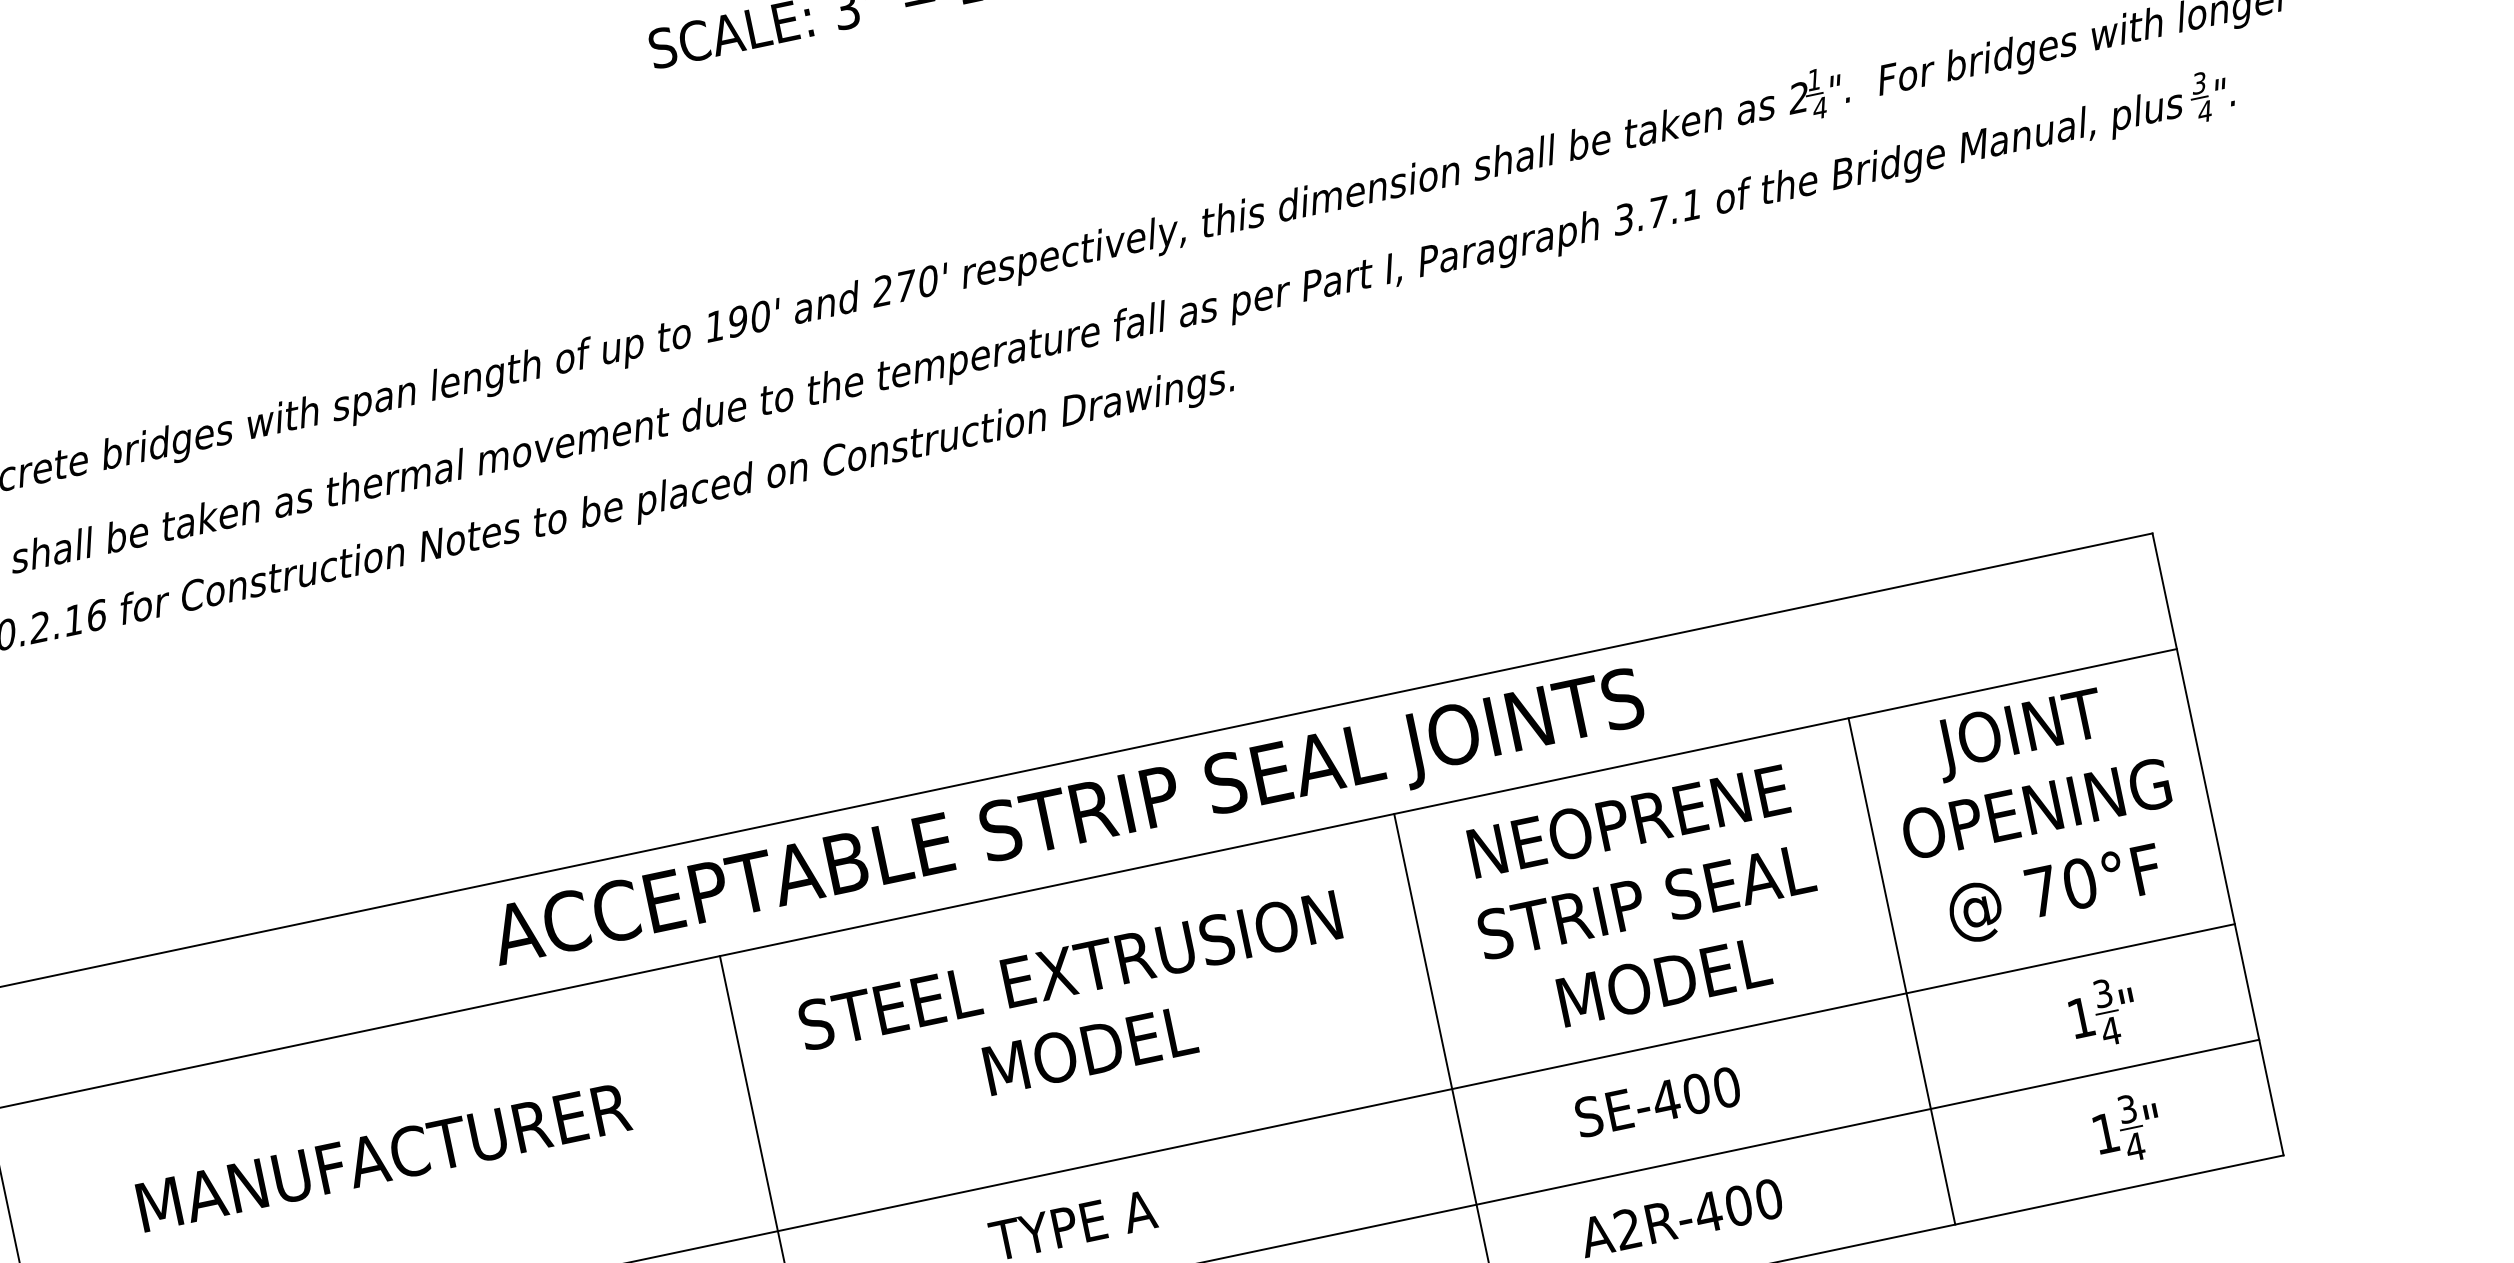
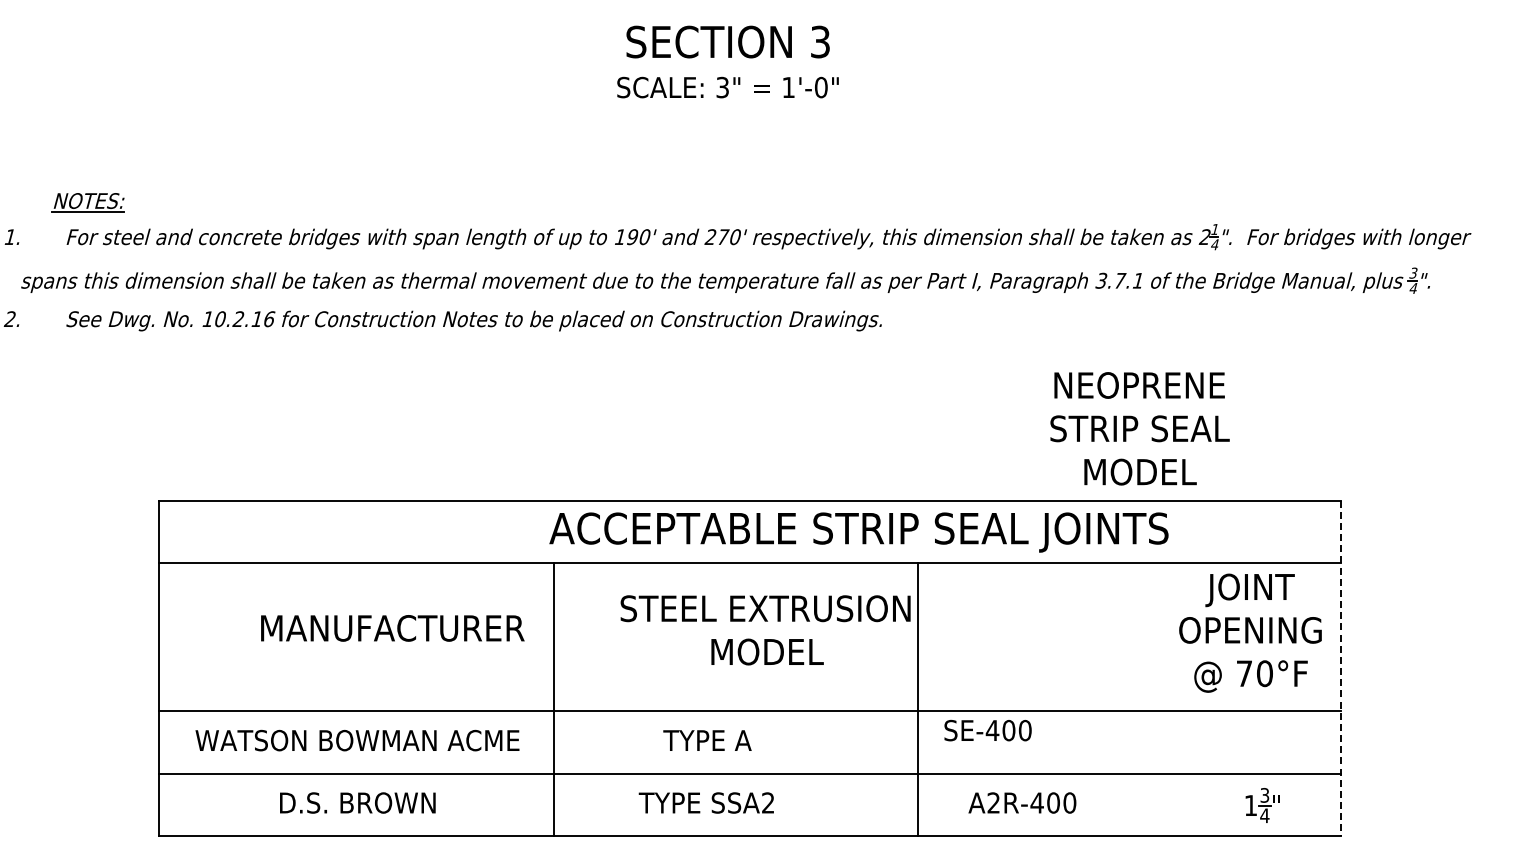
text: (1067, 823) -> (858, 532), moved
line: (2218, 844) -> (1340, 668), solid -> dashed
text: (1645, 901) -> (1139, 428), moved
line: (1902, 971) -> (1163, 699), removed
text: (1078, 1011) -> (765, 630), moved
part: (2102, 1012) -> (1262, 742), removed
text: (1656, 1102) -> (987, 730), moved
text: (383, 1157) -> (392, 628), moved

